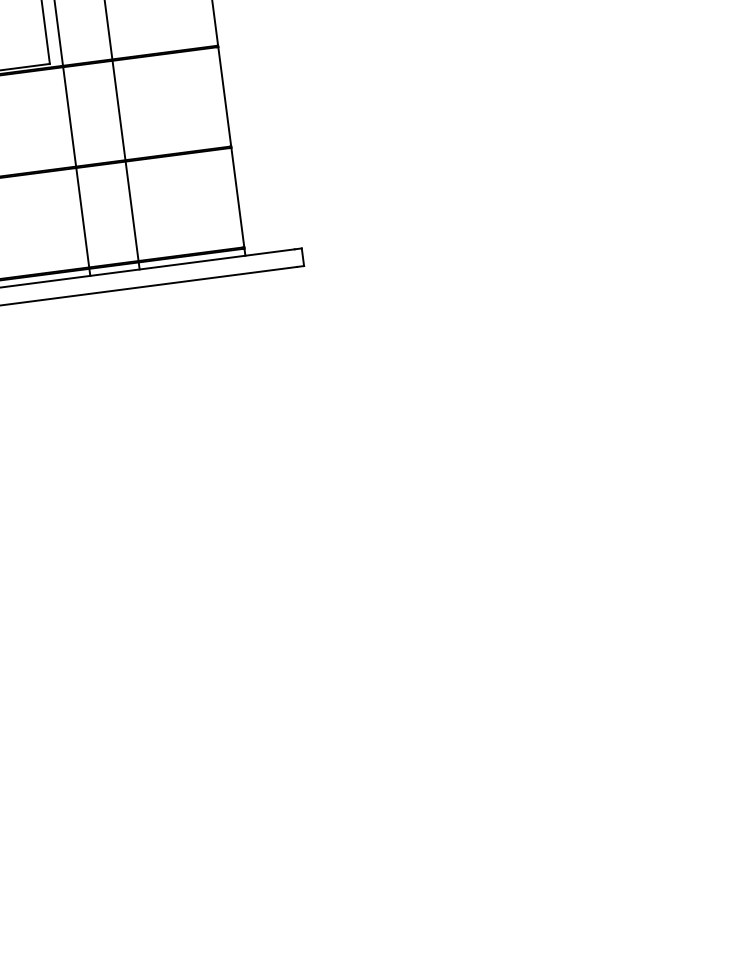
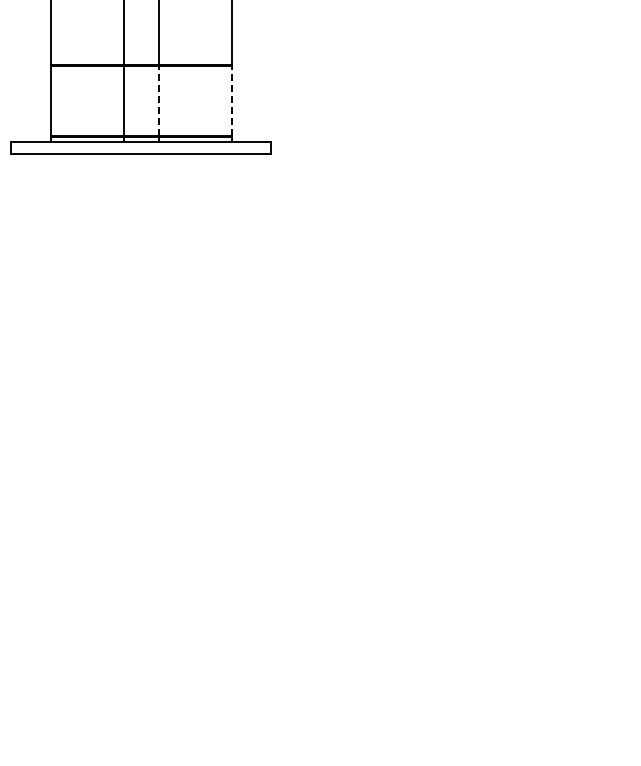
line: (238, 198) -> (232, 101), solid -> dashed
line: (132, 211) -> (158, 101), solid -> dashed

